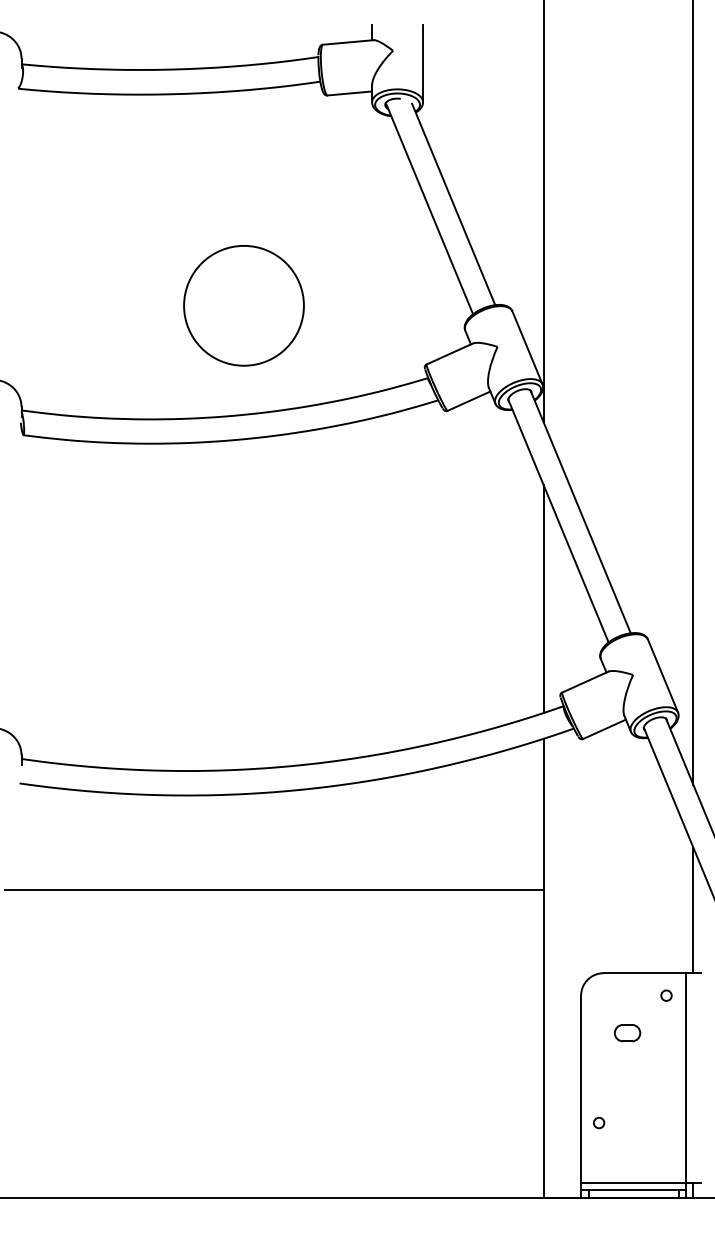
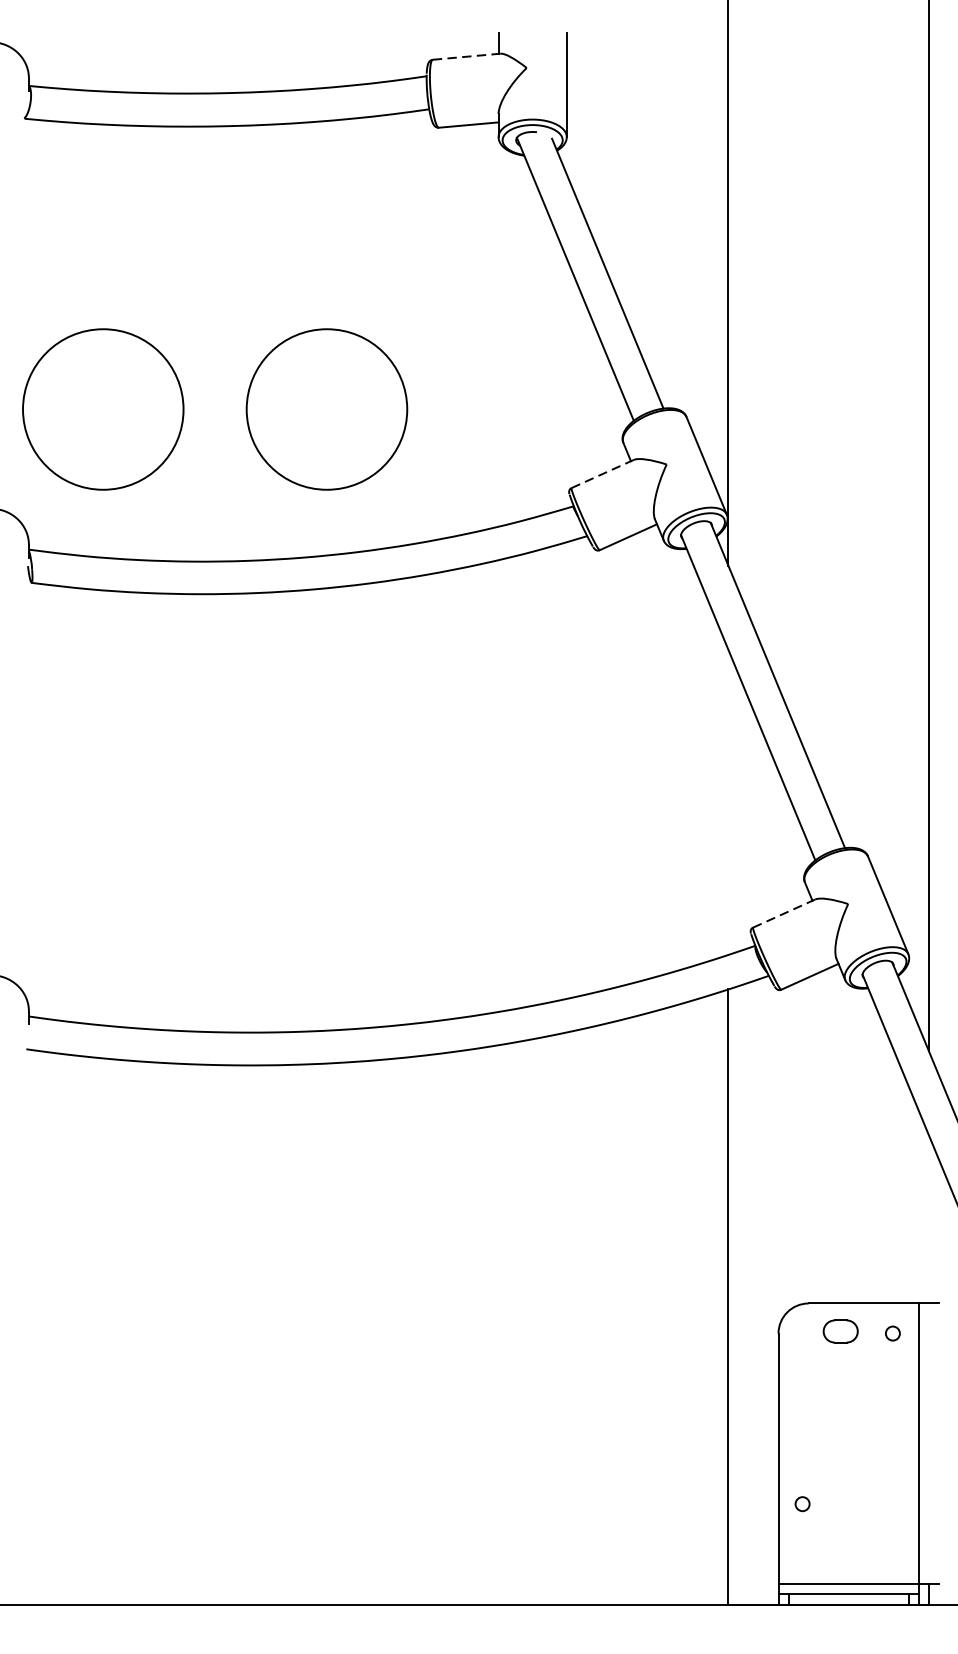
line: (347, 42) -> (465, 56), solid -> dashed
circle: (76, 305) -> (102, 409), added
line: (449, 354) -> (602, 474), solid -> dashed
line: (543, 599) -> (728, 802), removed
line: (584, 682) -> (783, 914), solid -> dashed
line: (274, 890) -> (367, 1192), removed
line: (693, 910) -> (929, 1219), removed
part: (627, 1033) -> (840, 1331), moved

